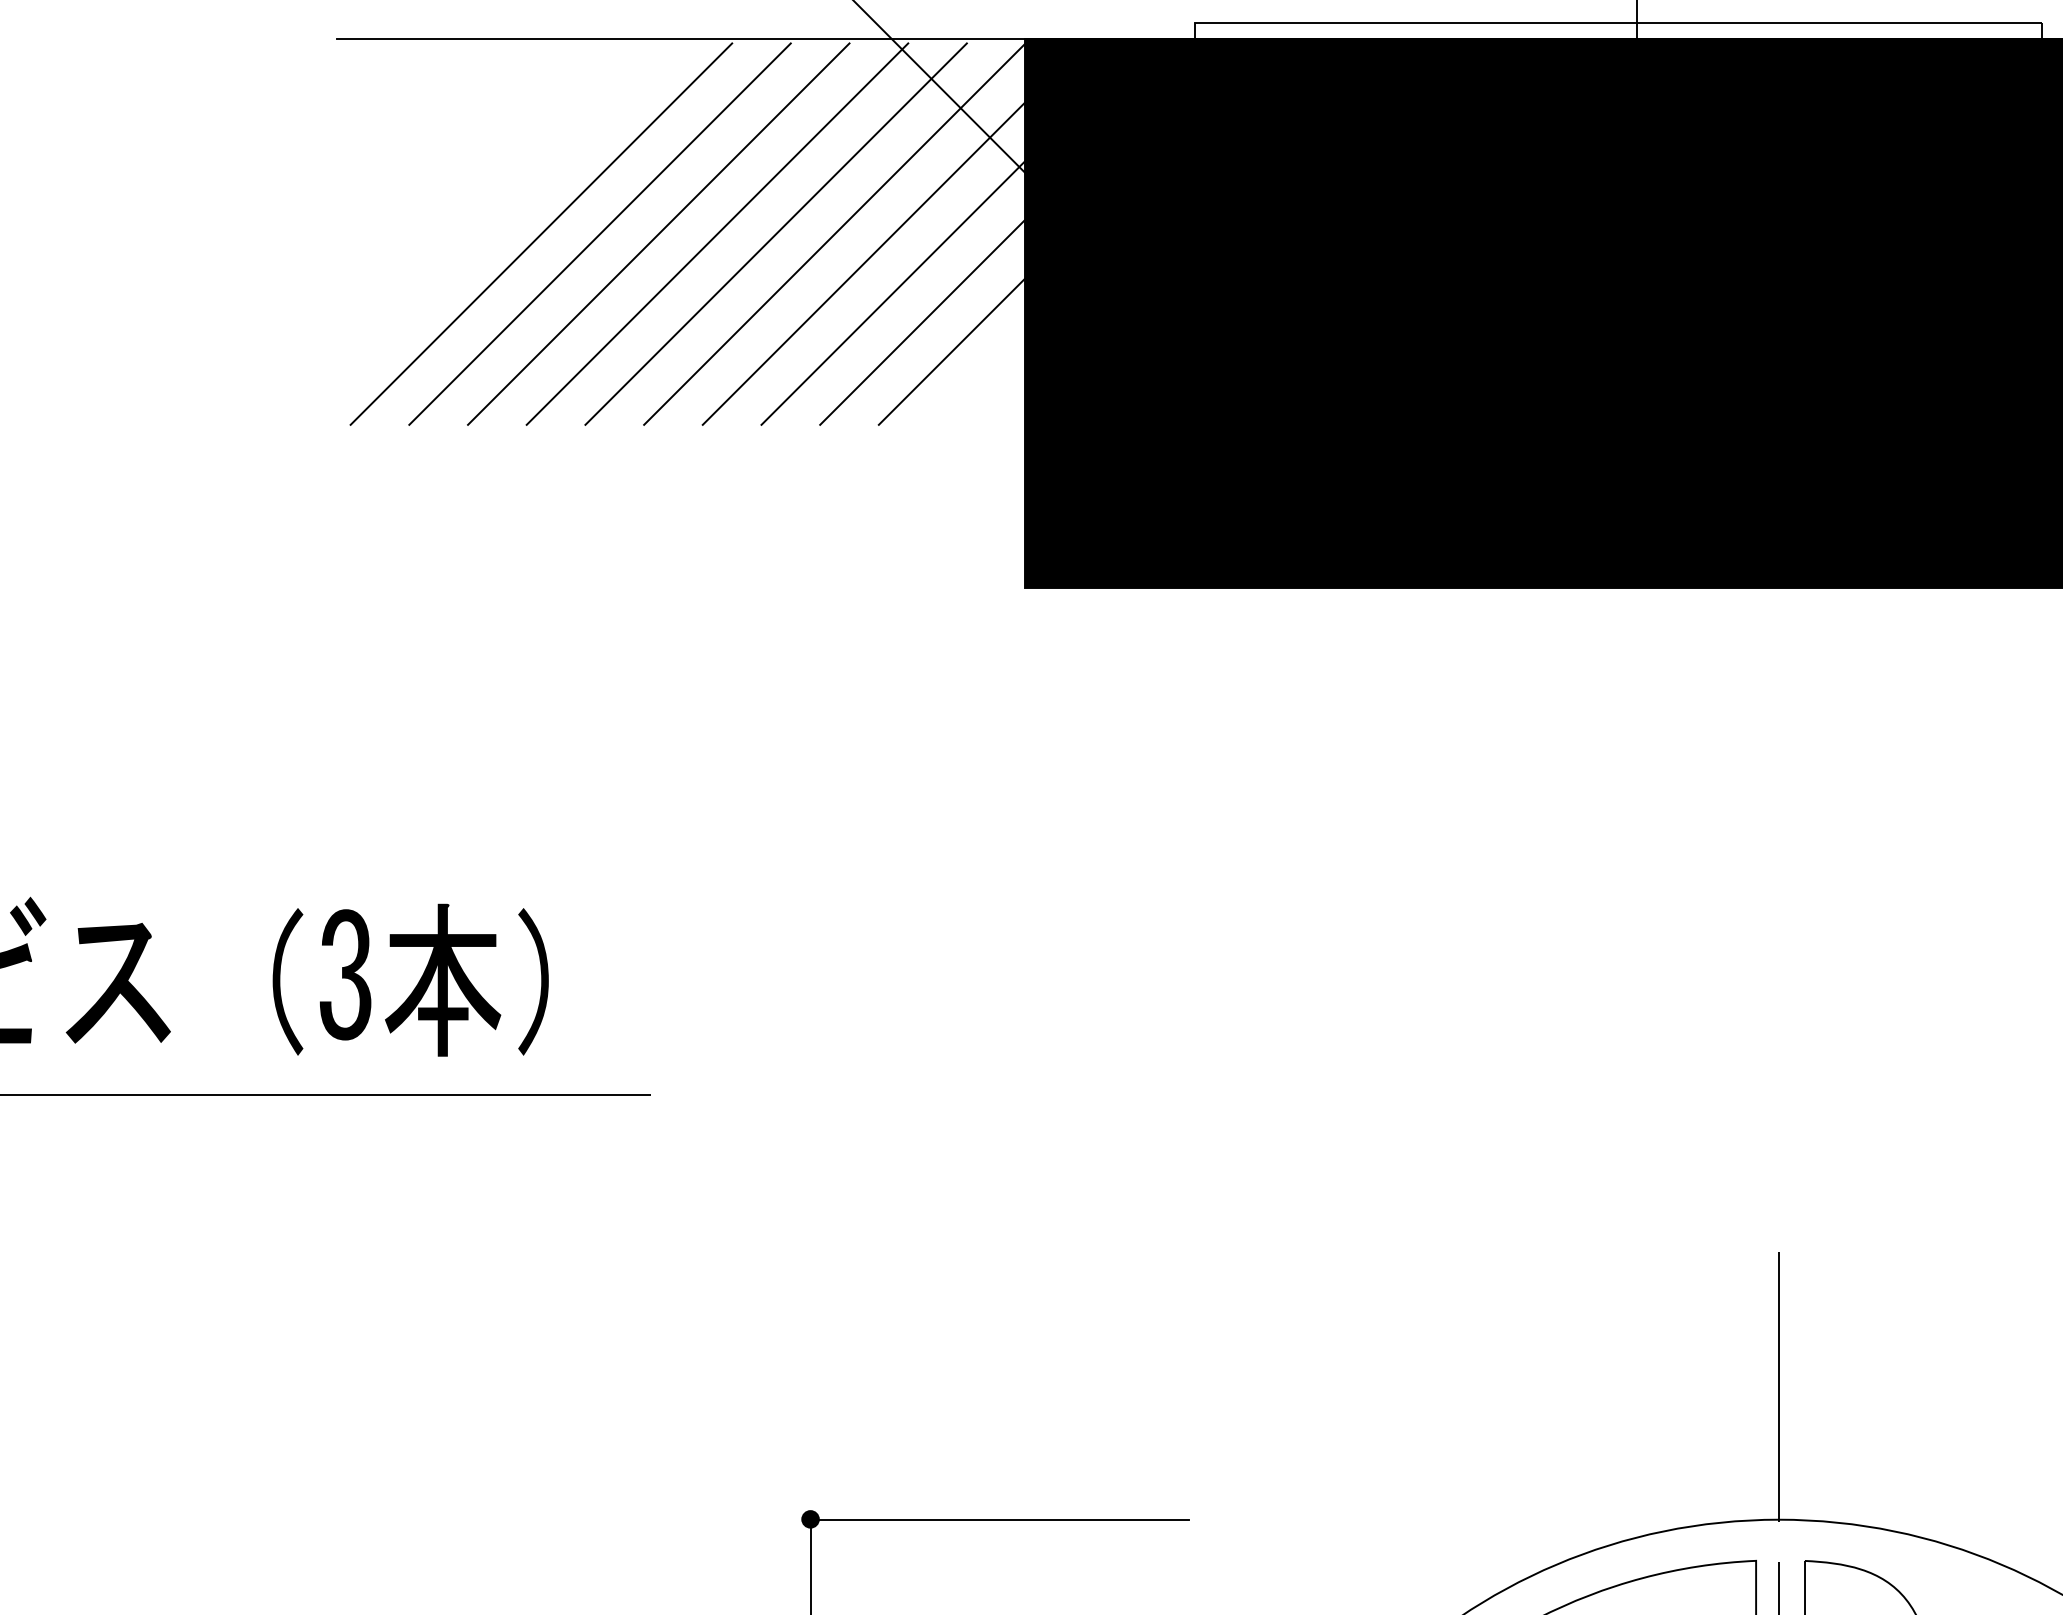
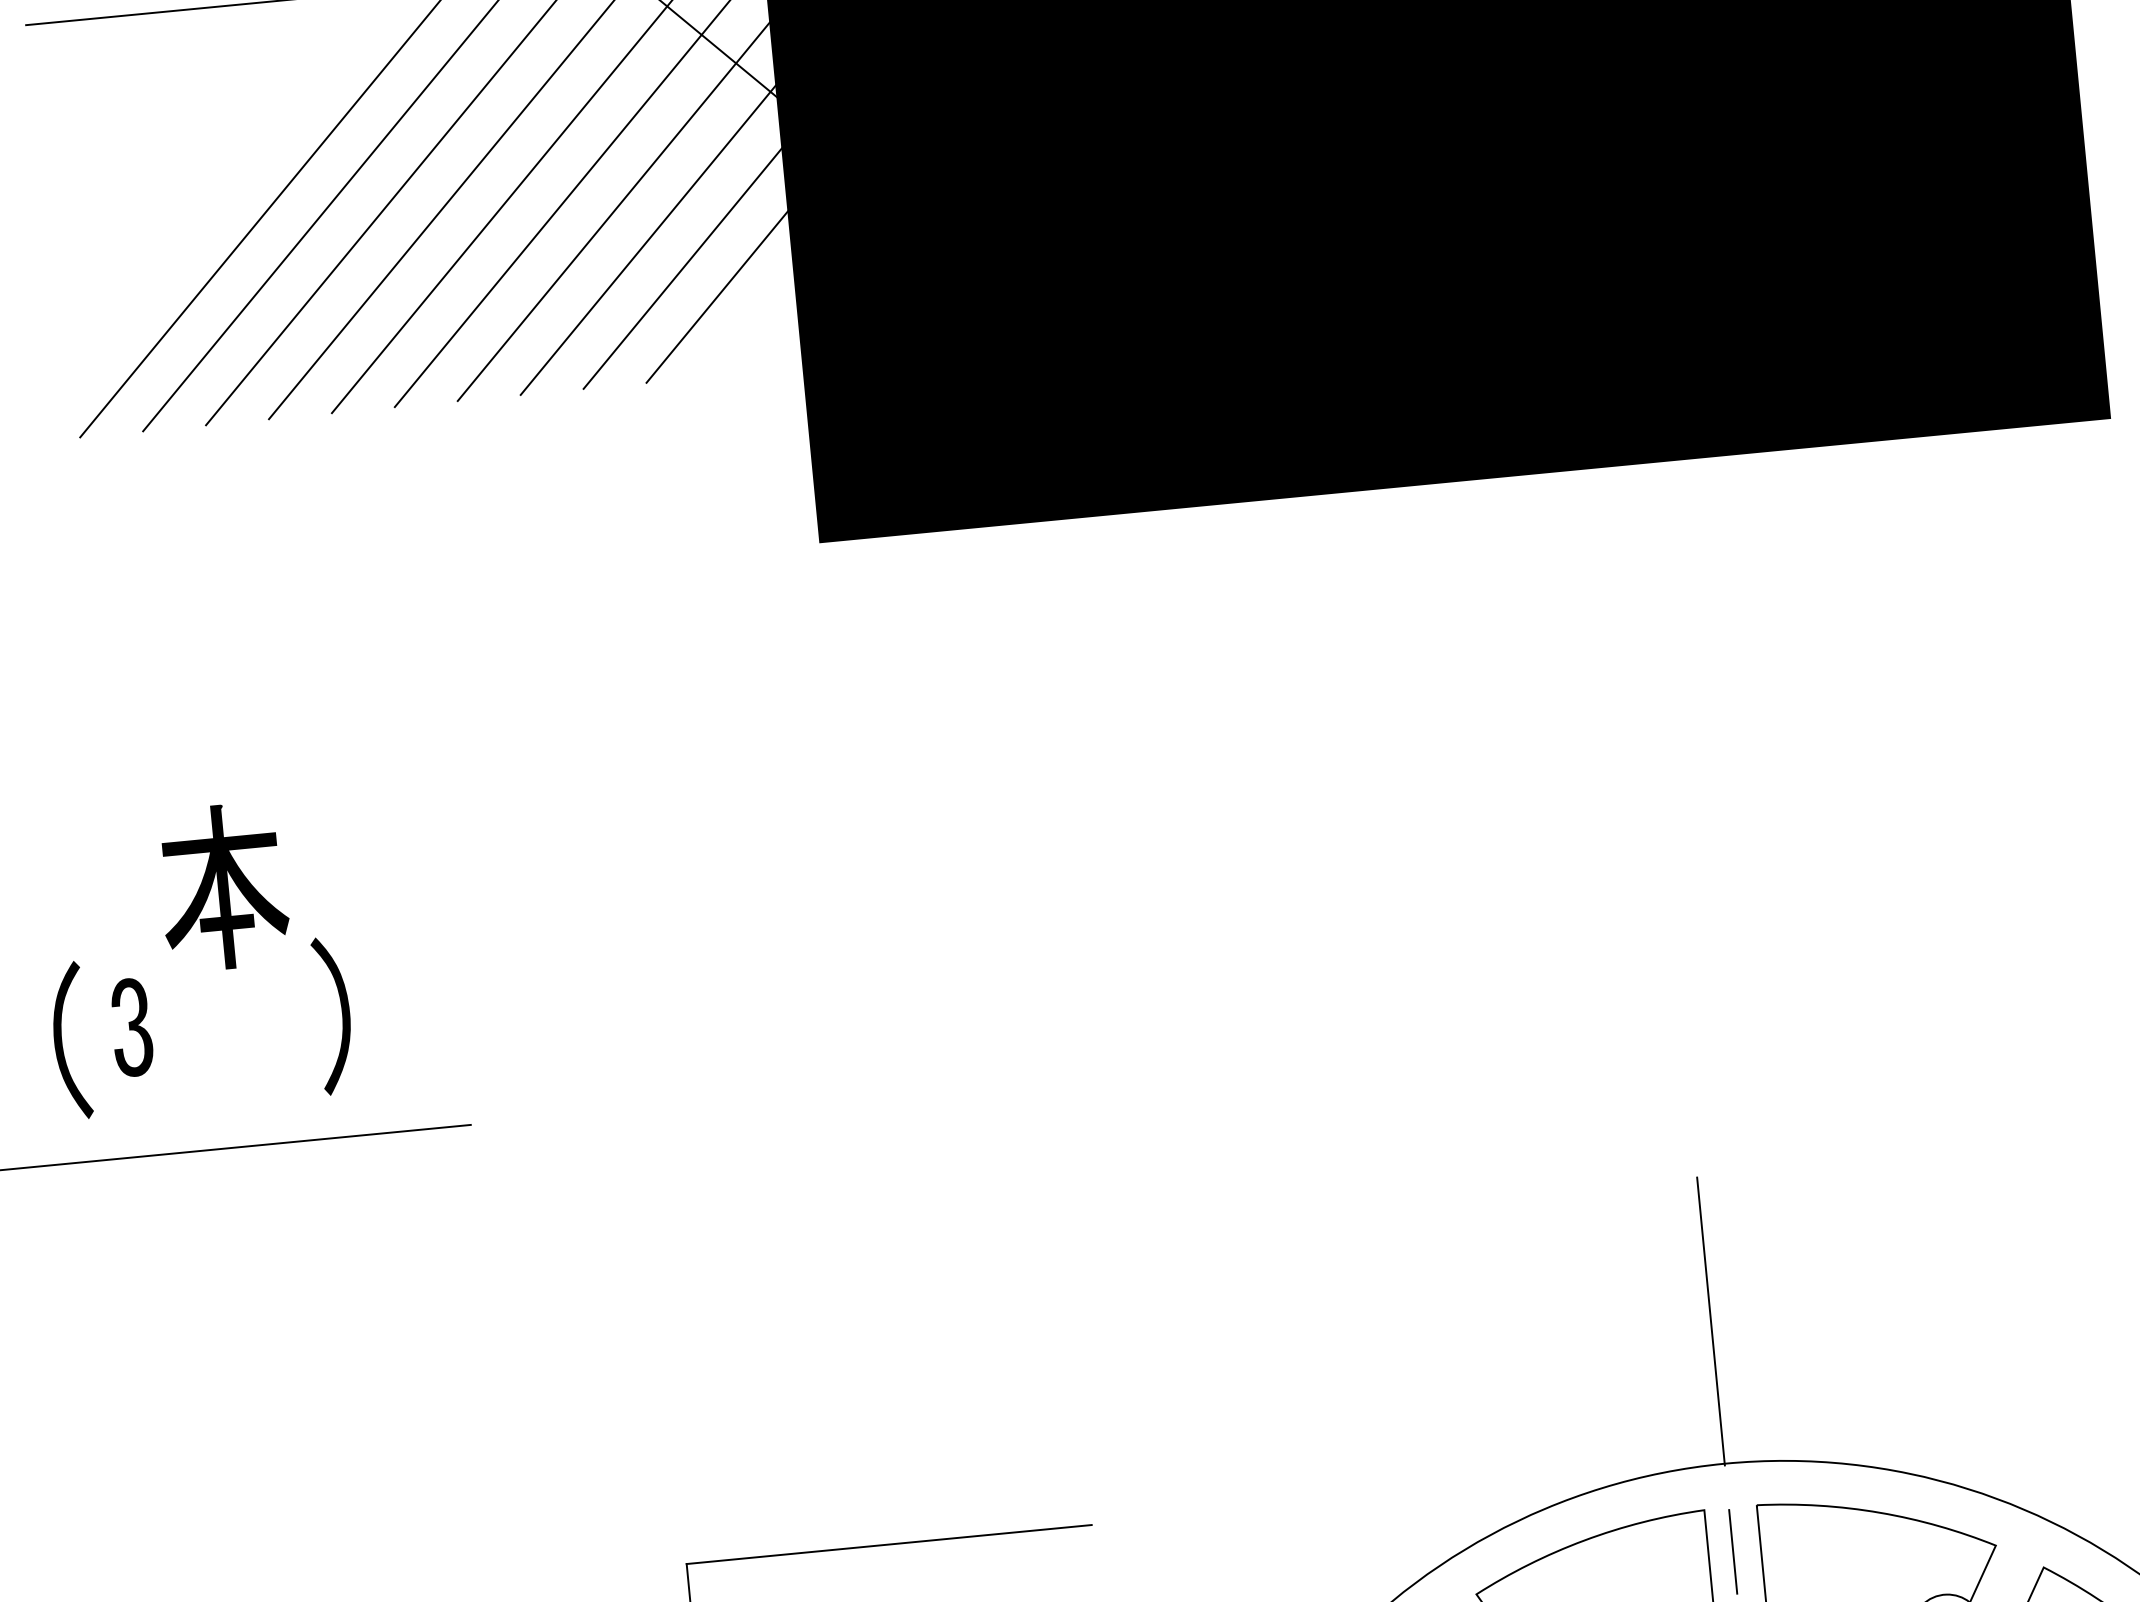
part: (345, 974) -> (131, 1027), size x0.7
part: (443, 979) -> (223, 886), moved
fill: (810, 1519) -> (686, 1563), removed

